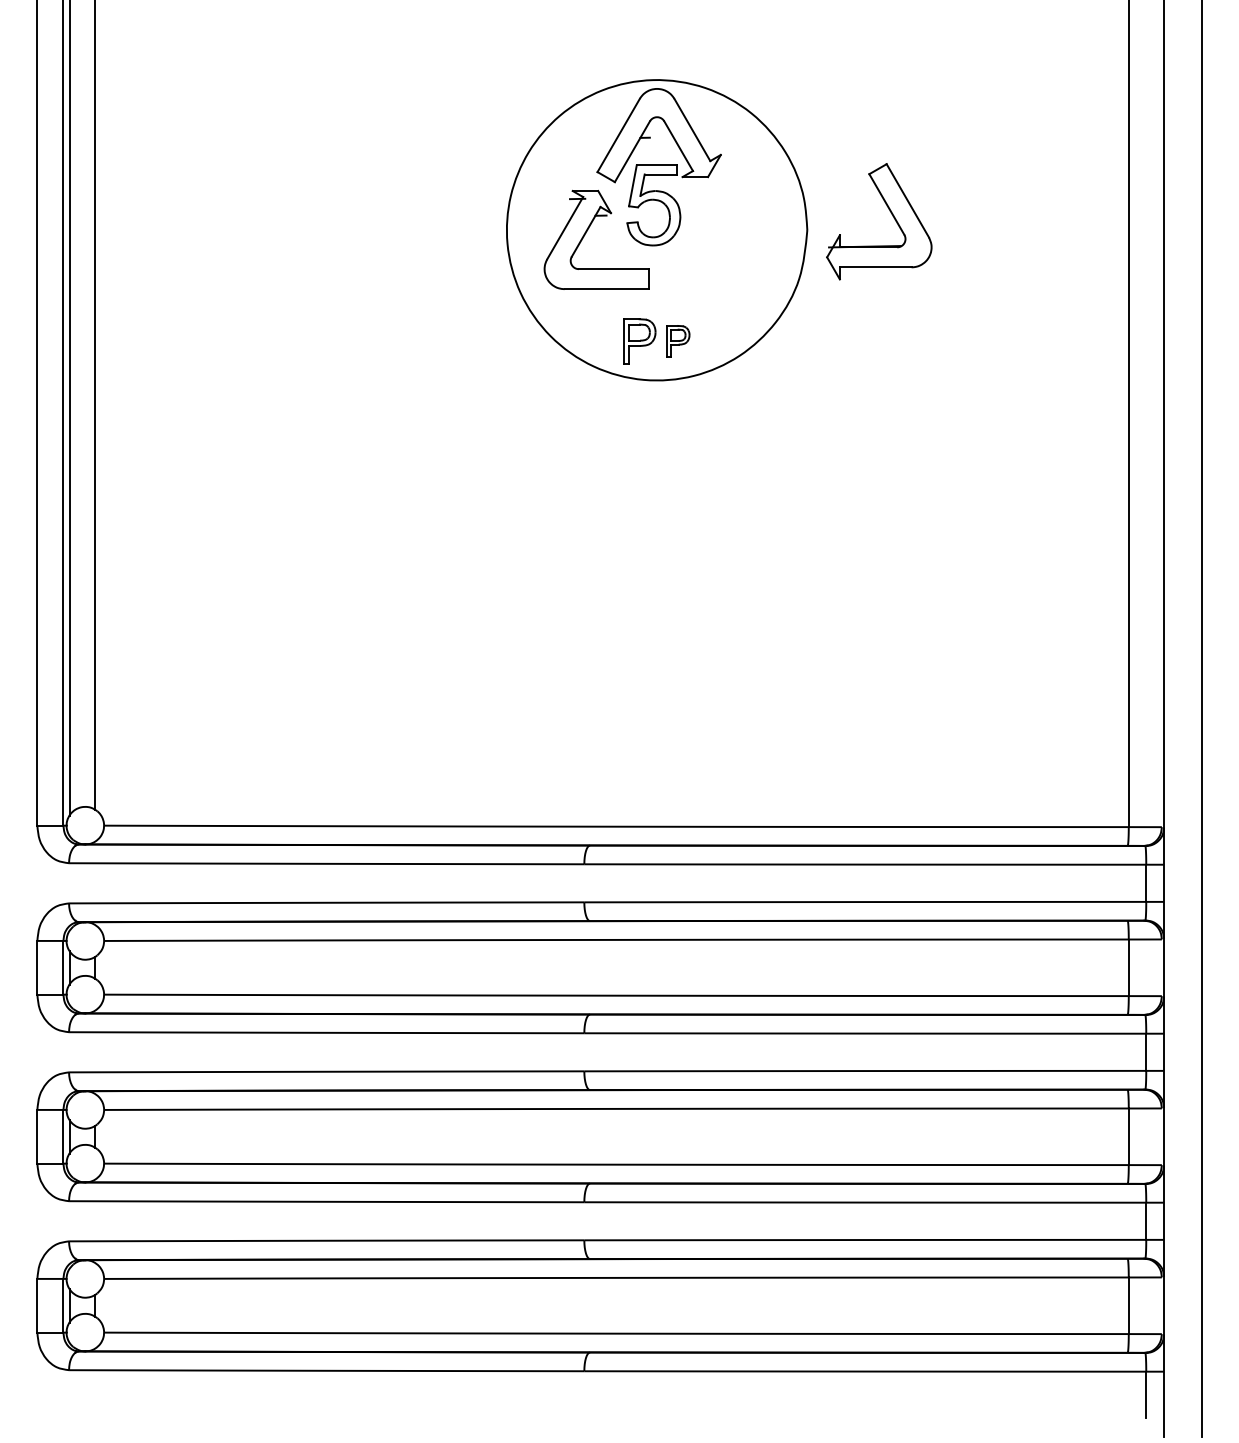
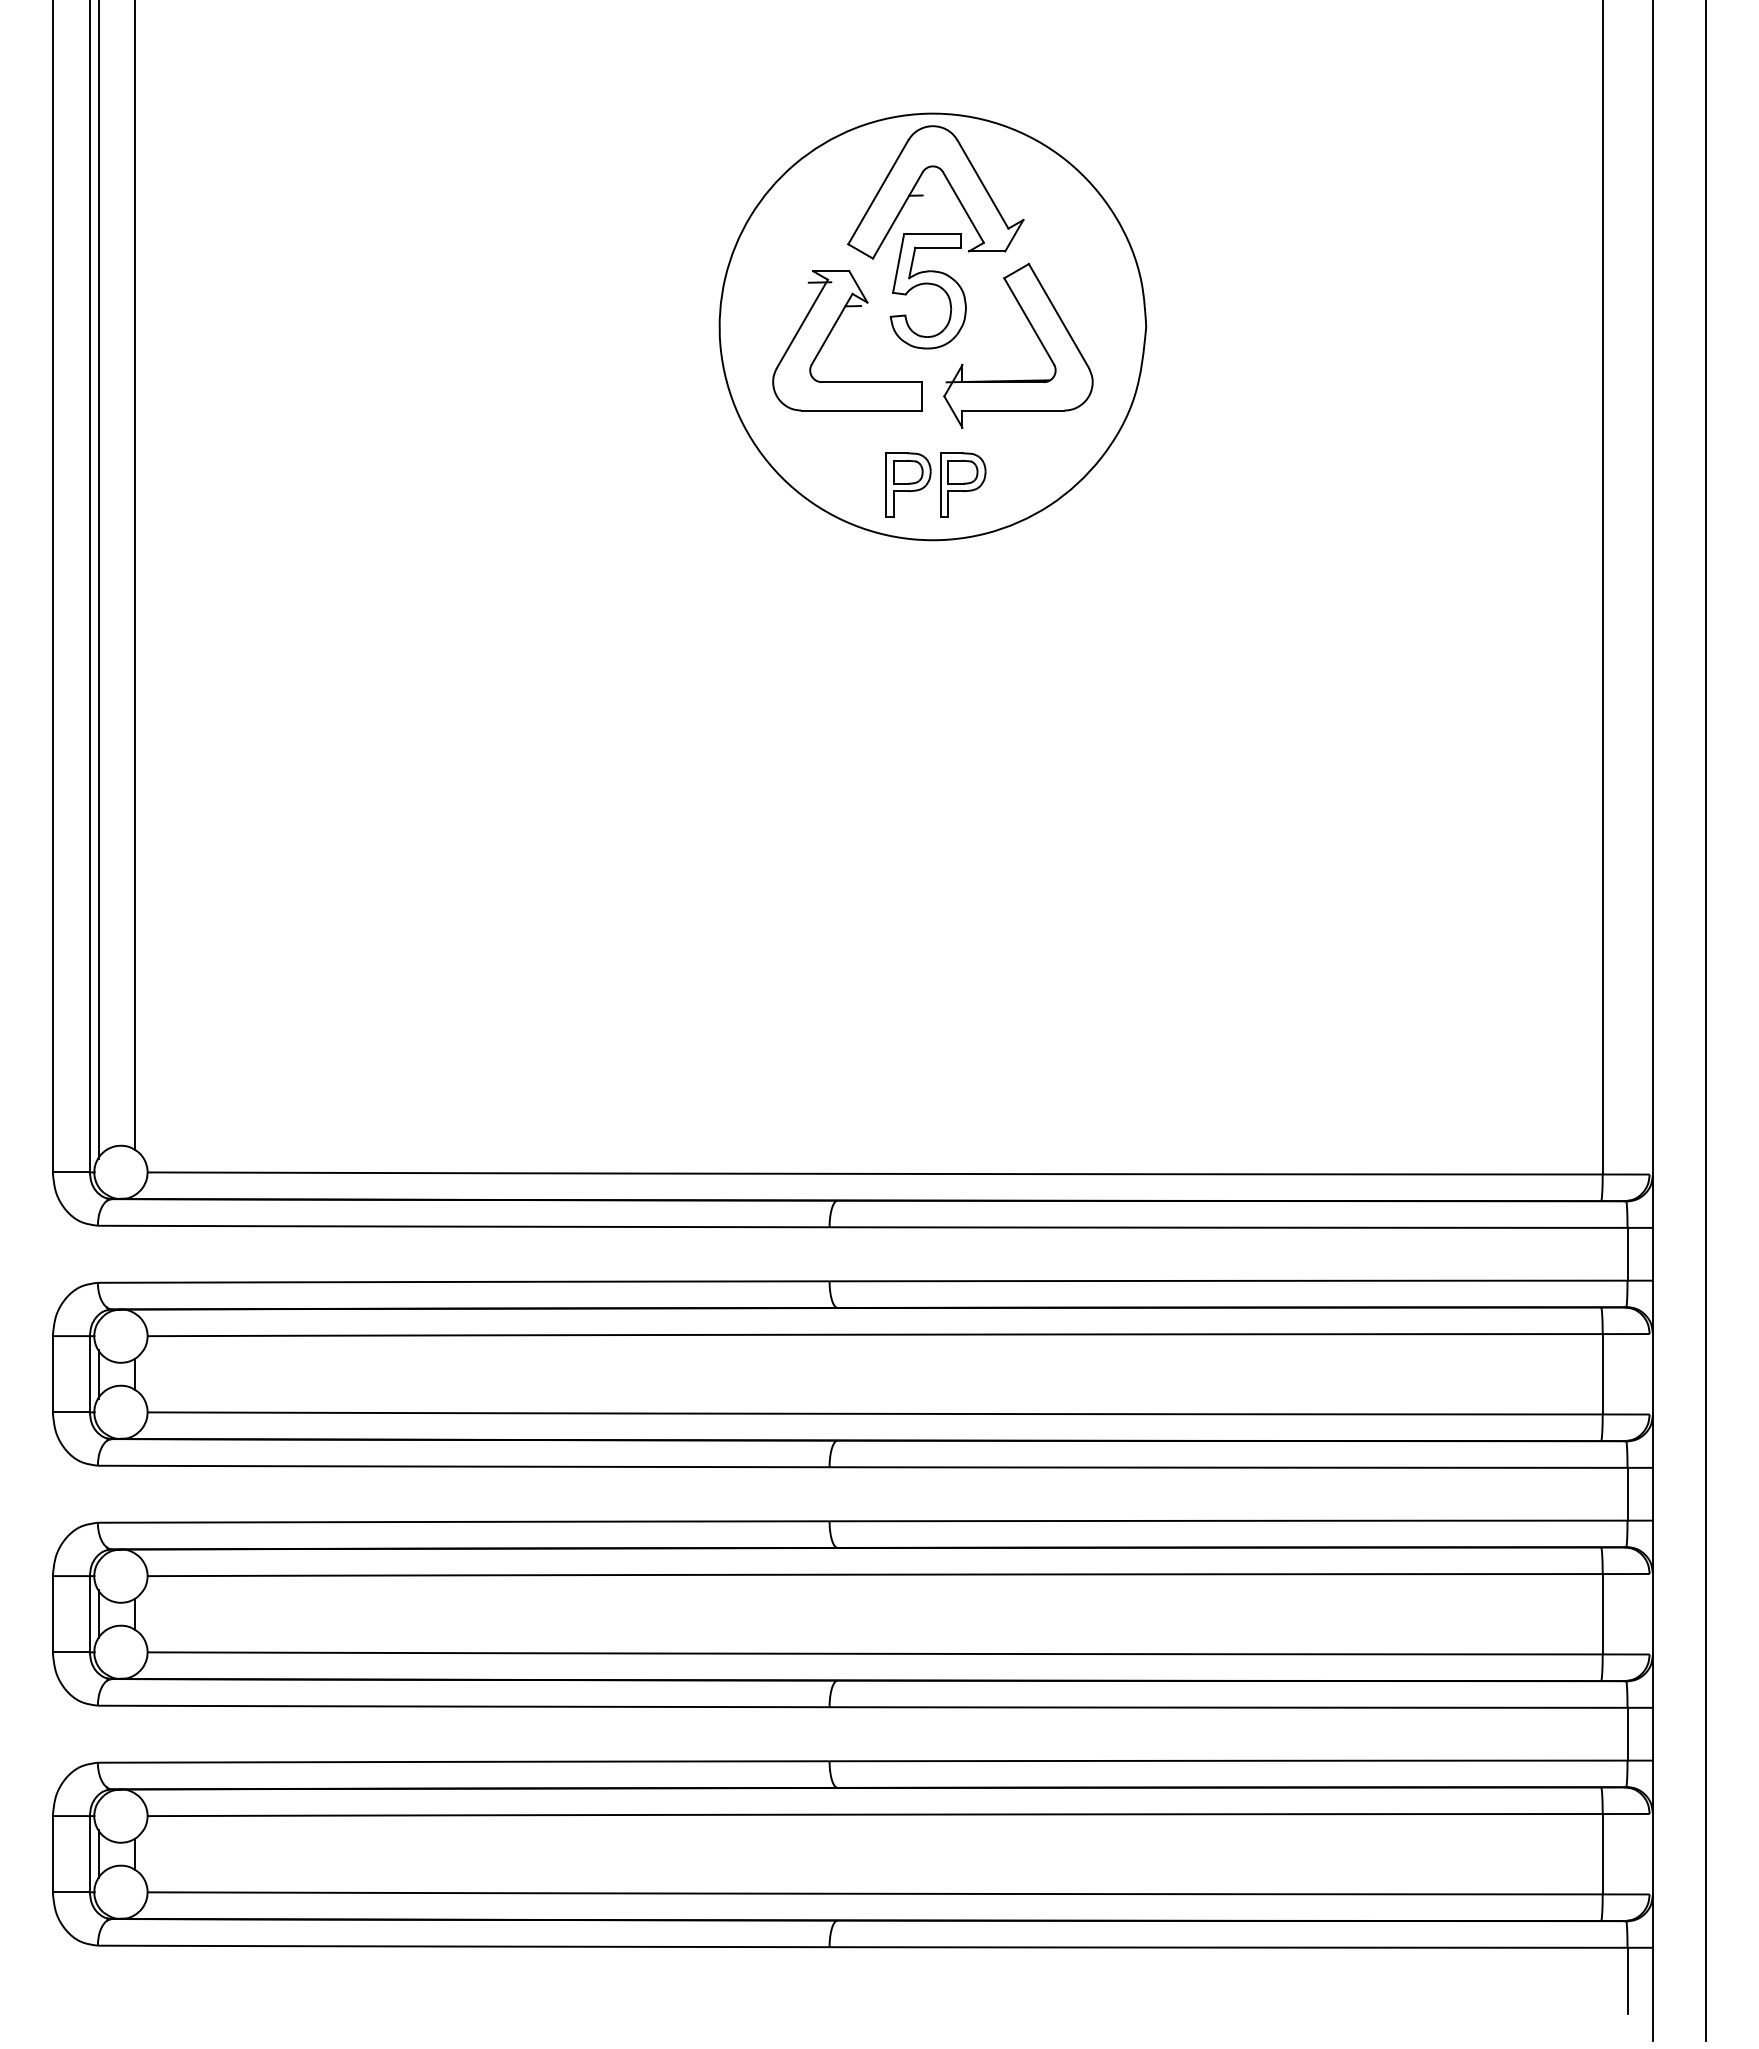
part: (892, 215) -> (1036, 336), moved
part: (678, 341) -> (963, 484), size x1.43

